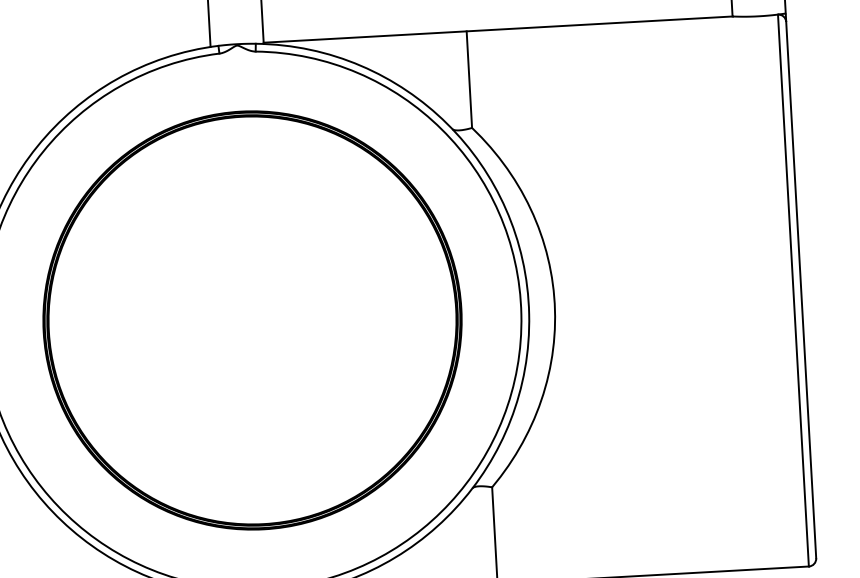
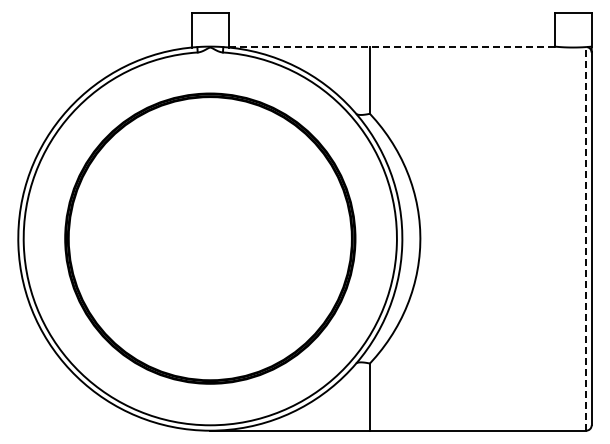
line: (497, 29) -> (391, 46), solid -> dashed
line: (793, 289) -> (586, 238), solid -> dashed

